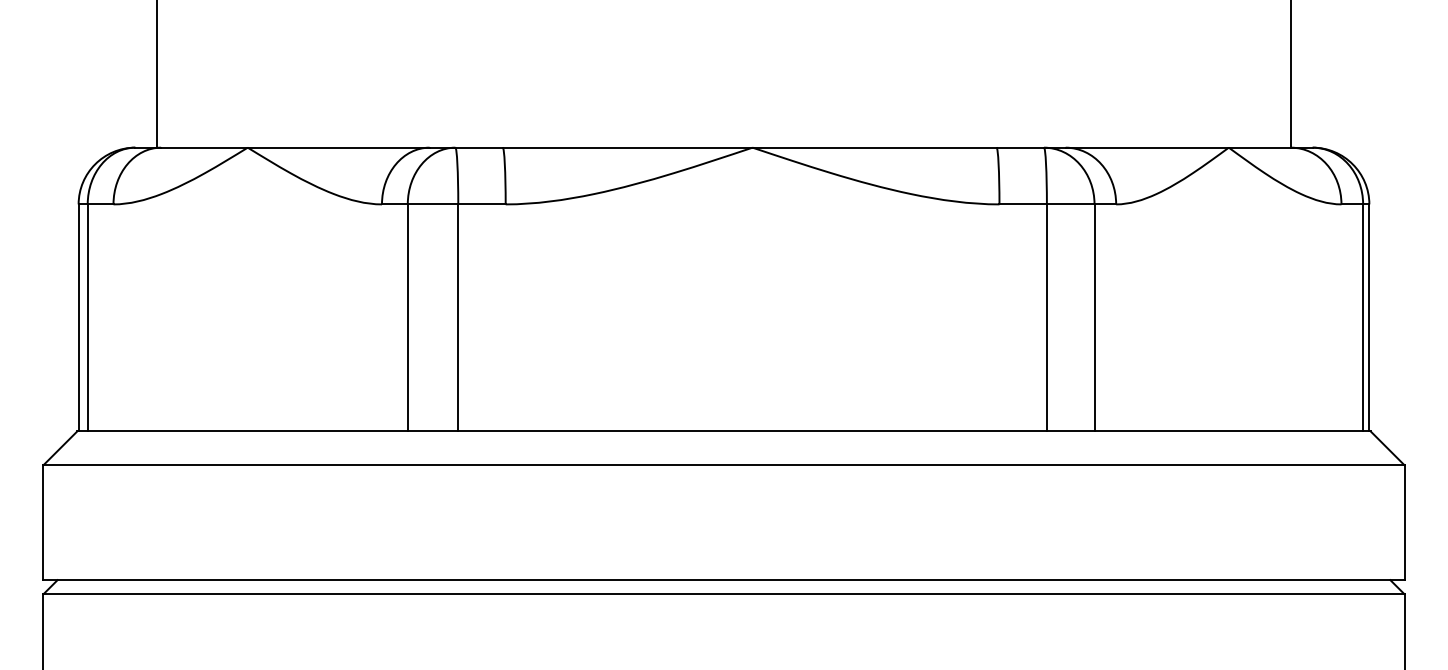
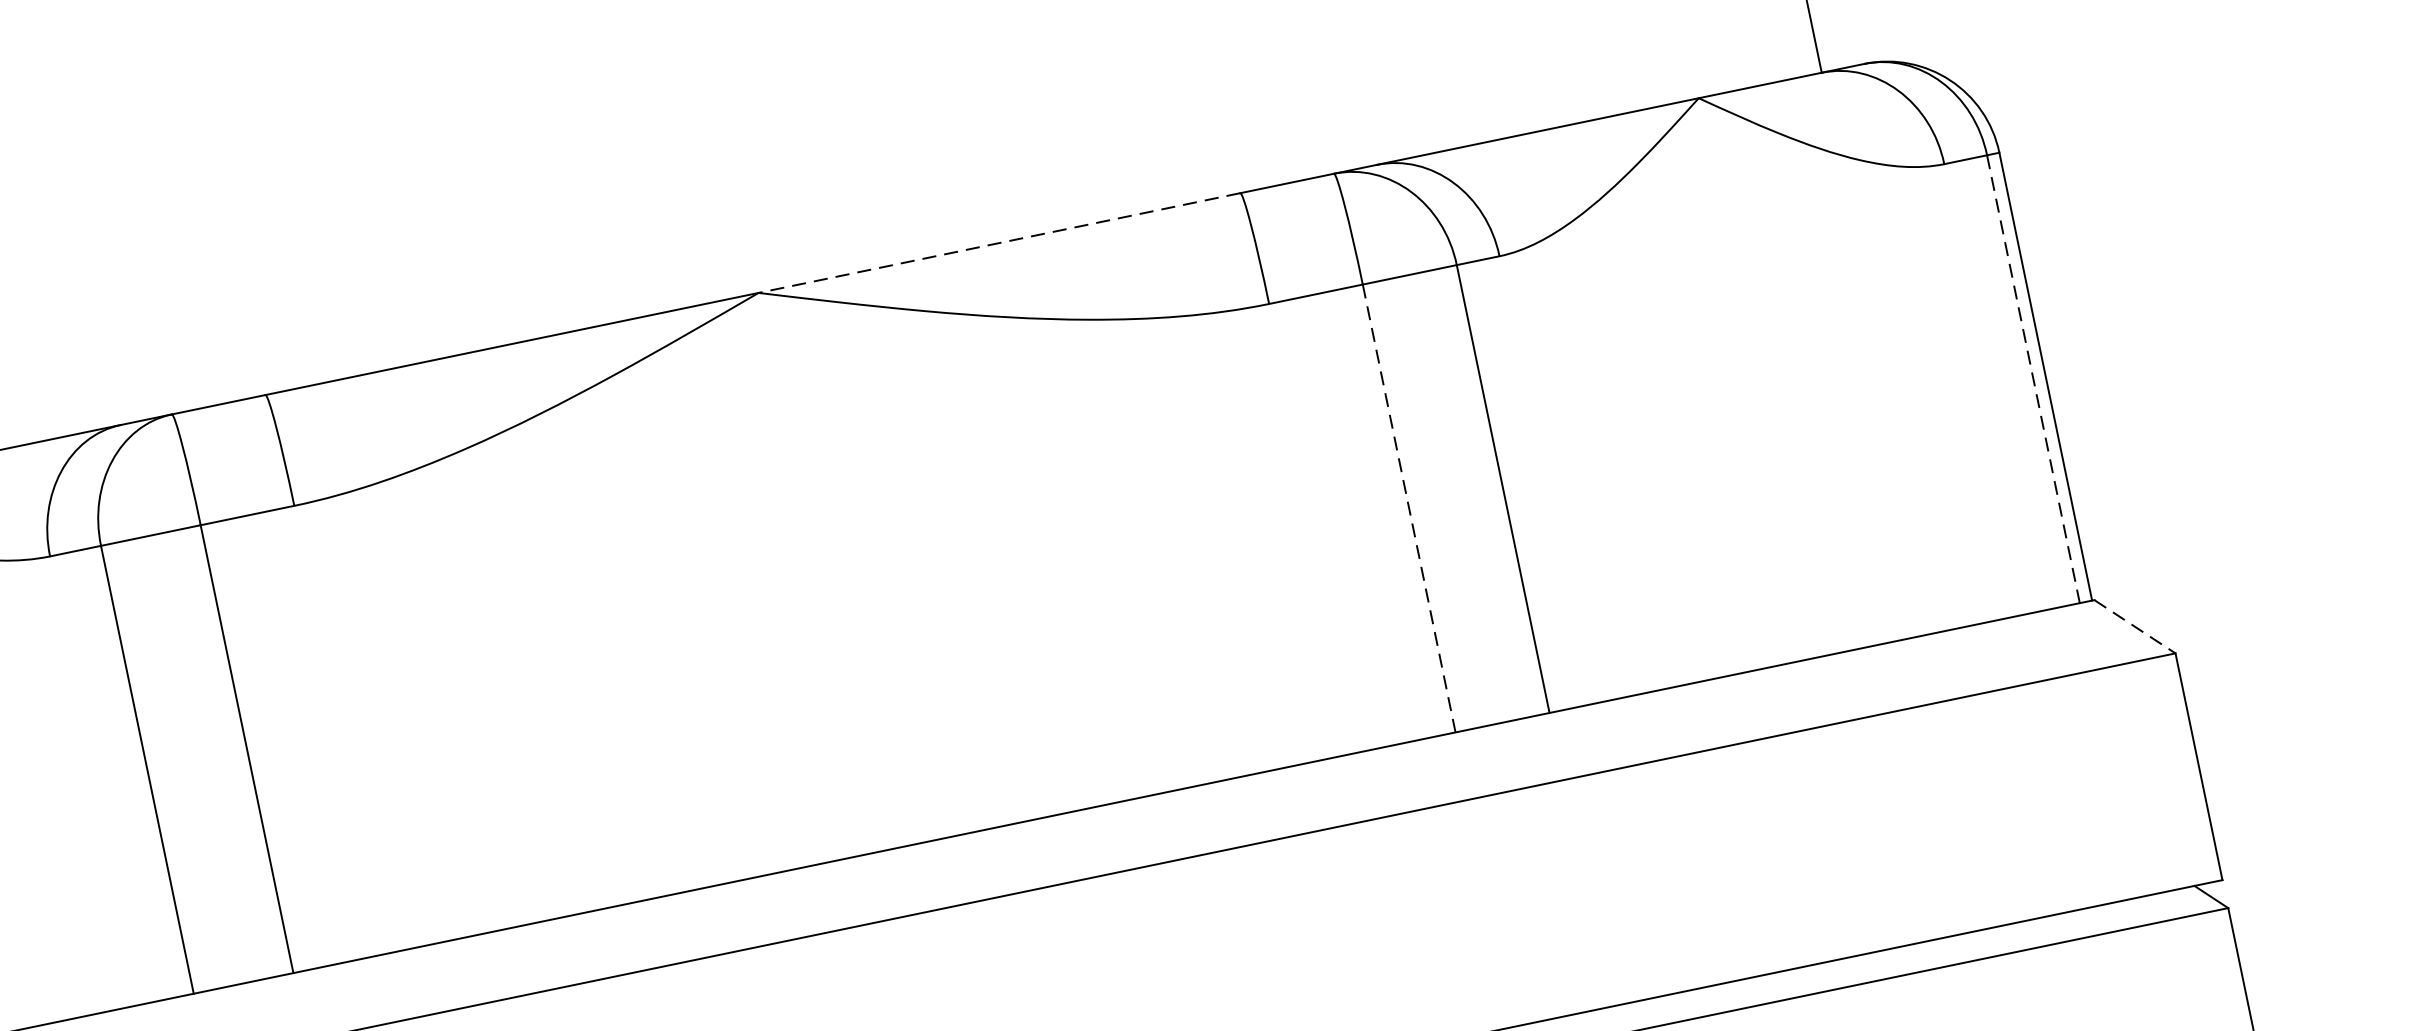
line: (874, 147) -> (999, 242), solid -> dashed
line: (1046, 318) -> (1408, 510), solid -> dashed
line: (1363, 318) -> (2034, 380), solid -> dashed
line: (1387, 448) -> (2134, 627), solid -> dashed

